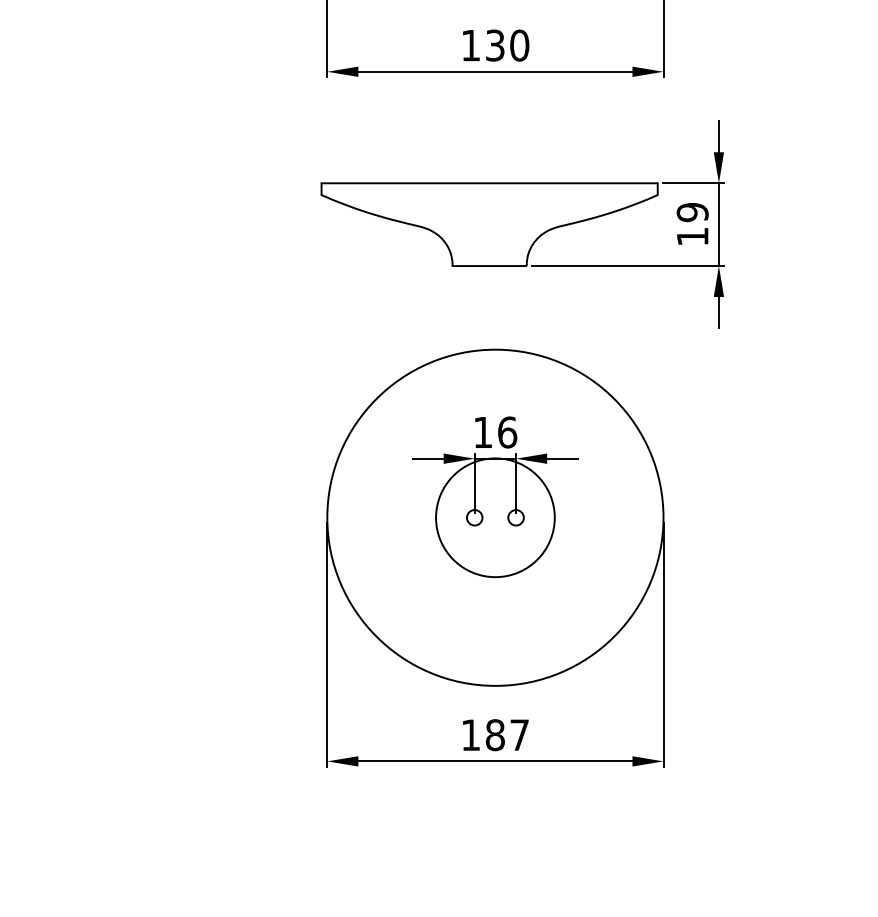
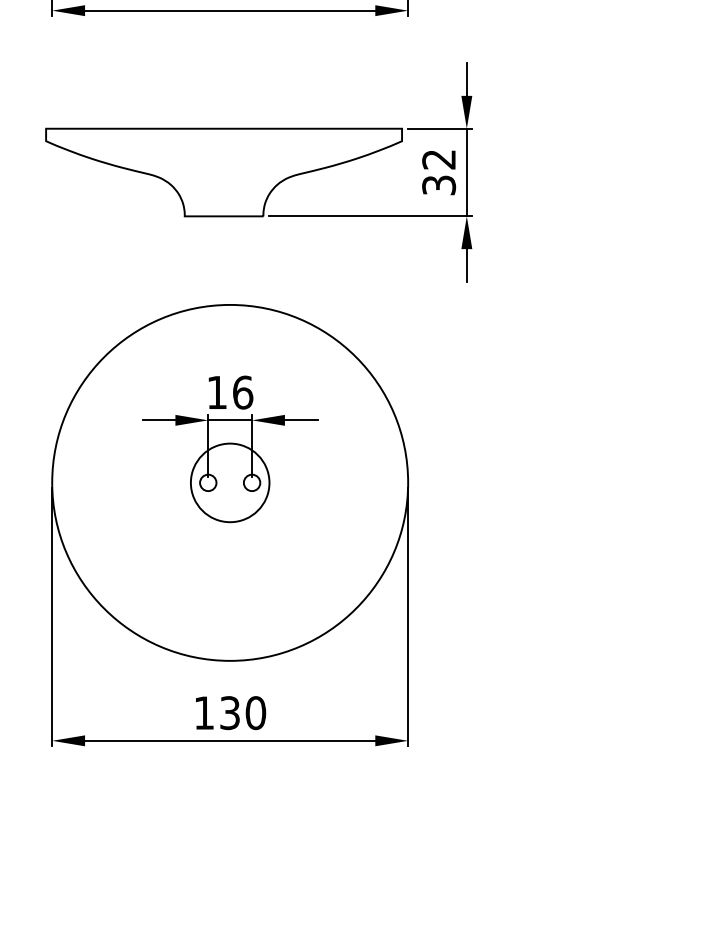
text: (692, 224) -> (438, 172), 19 -> 32
circle: (495, 517) -> (230, 482), size x0.62
text: (507, 735) -> (242, 713), 187 -> 130

